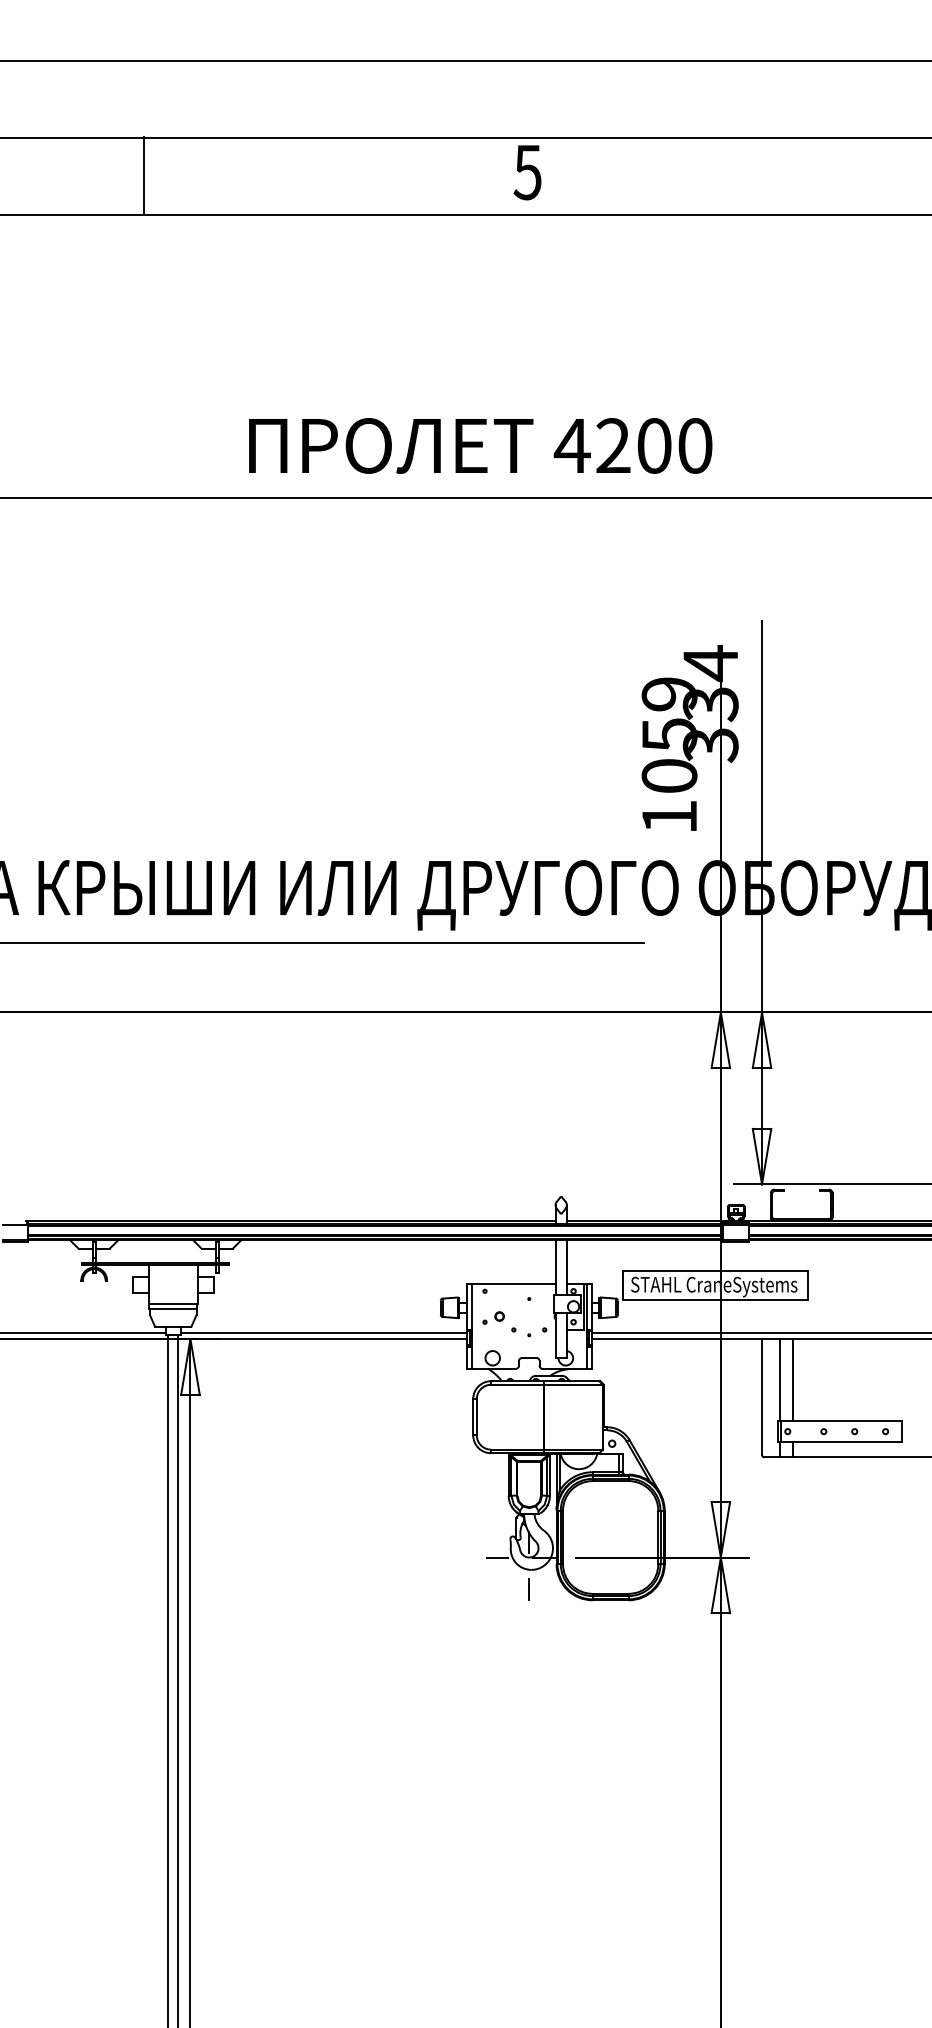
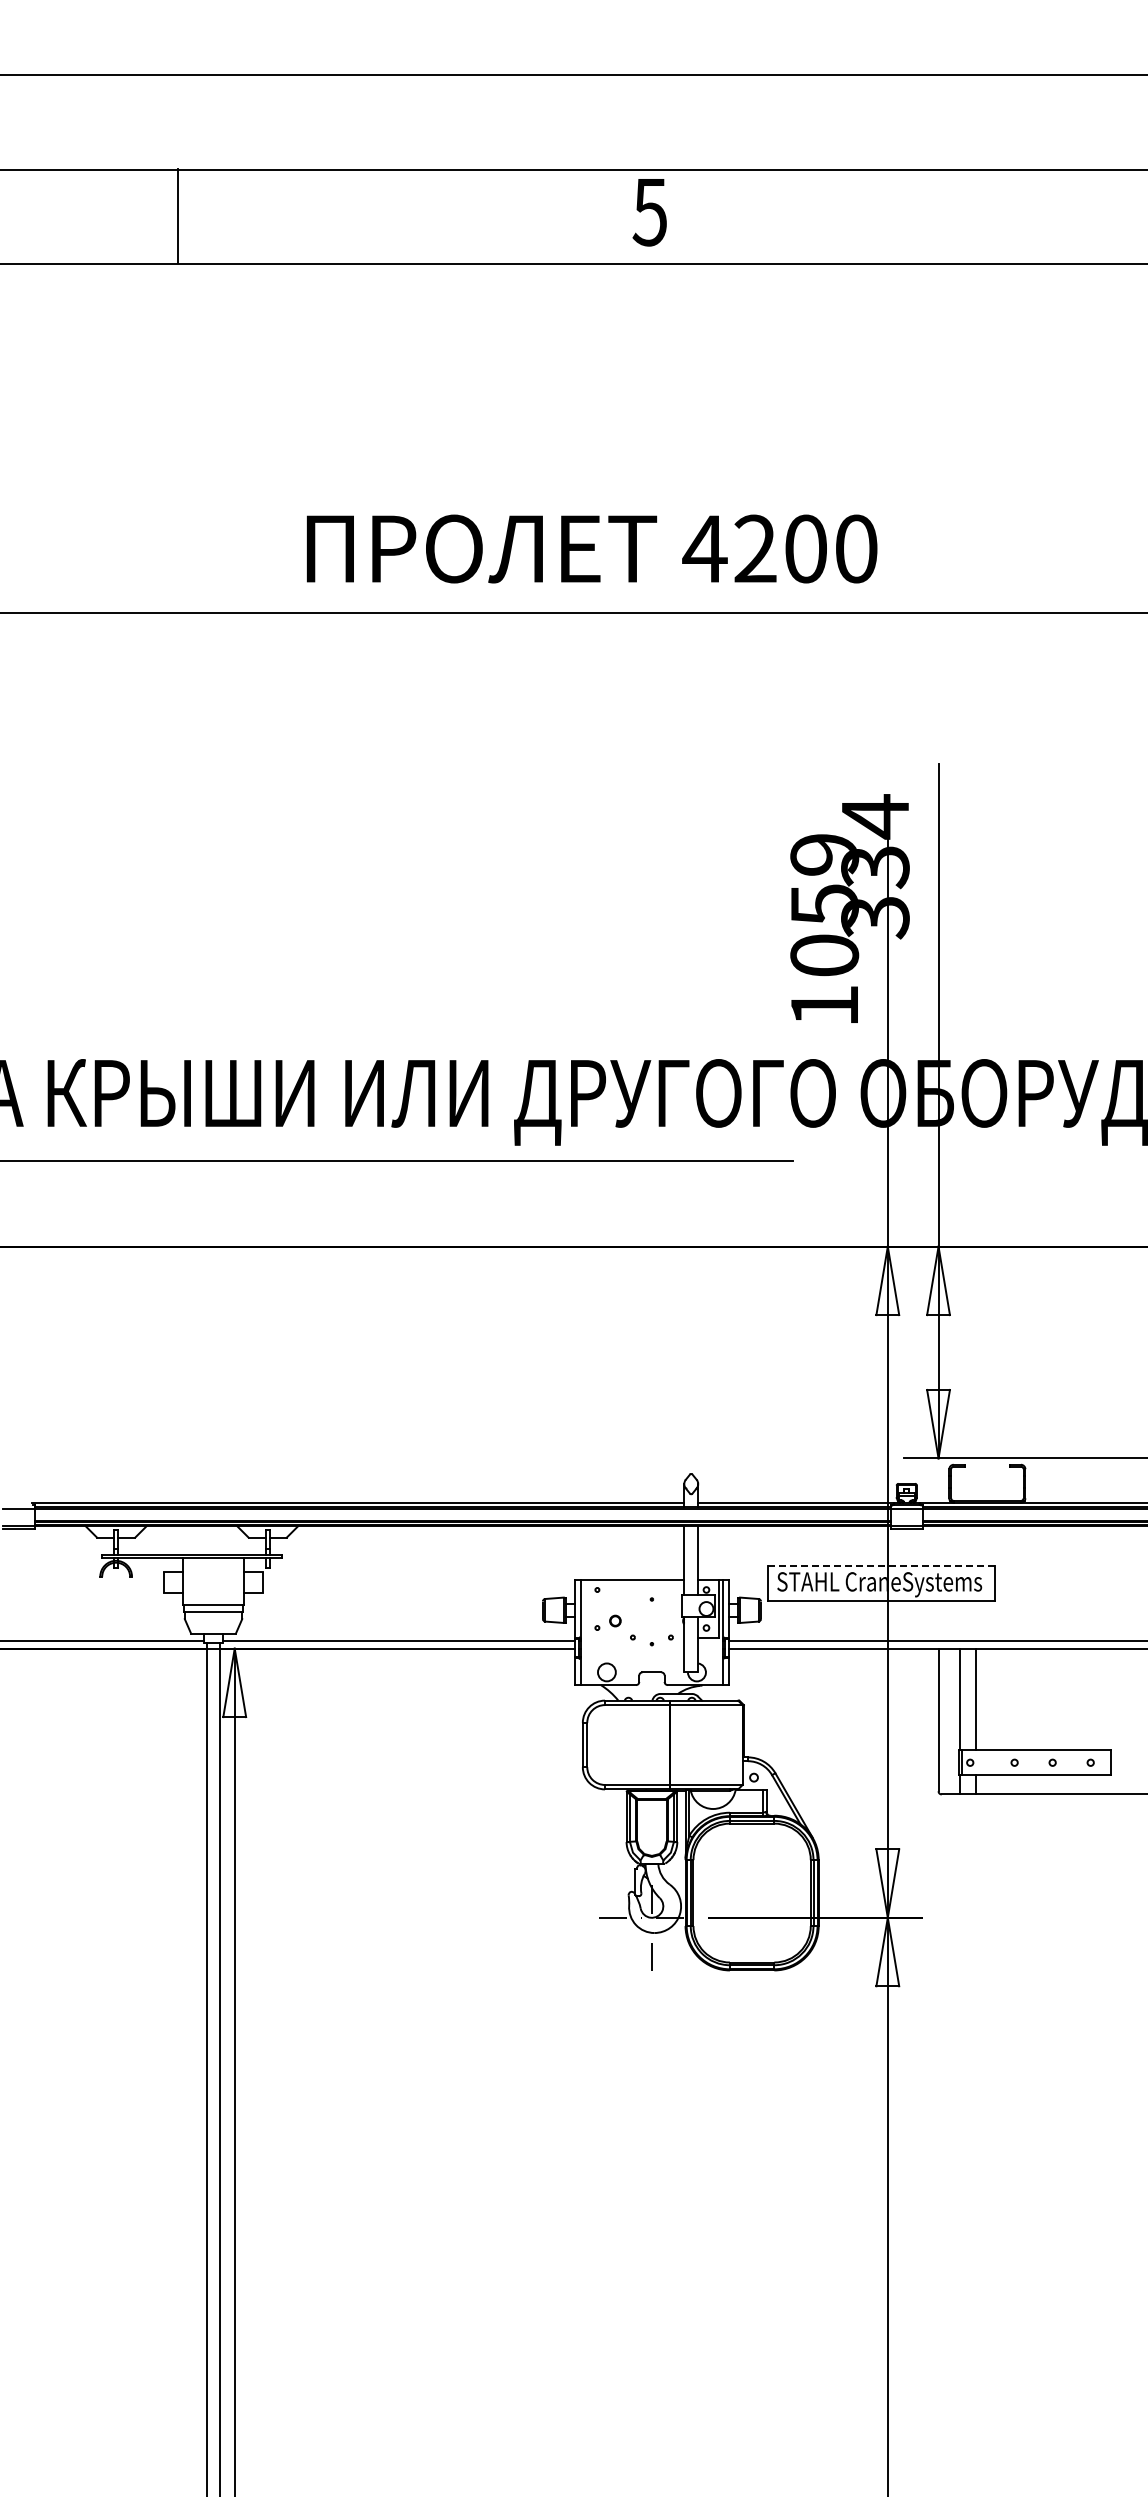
line: (715, 1271) -> (881, 1565), solid -> dashed

